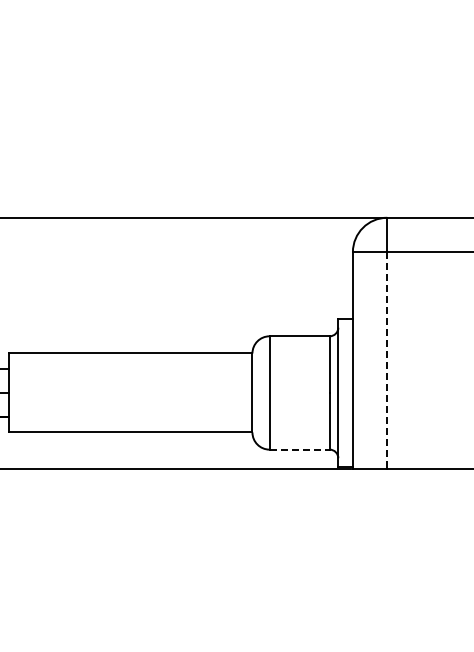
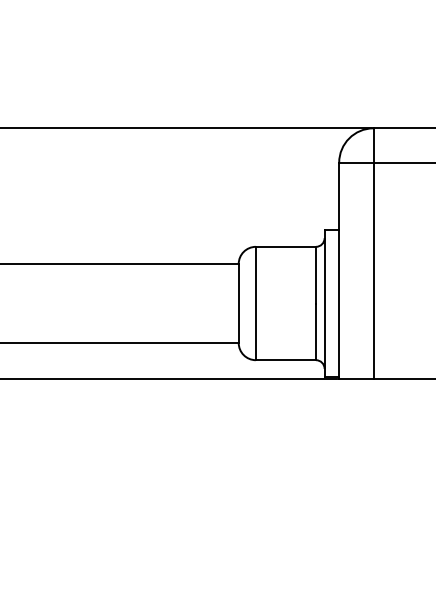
line: (387, 360) -> (373, 271), dashed -> solid
line: (300, 449) -> (286, 360), dashed -> solid

